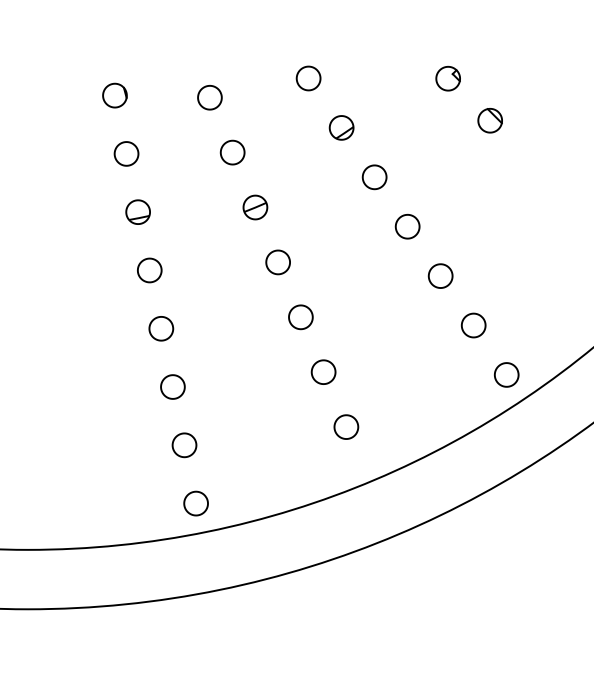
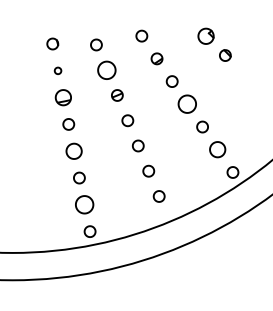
part: (447, 77) -> (205, 35), size x1.4
part: (231, 151) -> (106, 69), size x1.6
part: (125, 153) -> (57, 70), size x0.6
part: (138, 211) -> (63, 97), size x1.4
part: (407, 227) -> (187, 104), size x1.6
part: (473, 324) -> (217, 149), size x1.4
part: (160, 327) -> (73, 150), size x1.4
part: (183, 444) -> (84, 204), size x1.6

